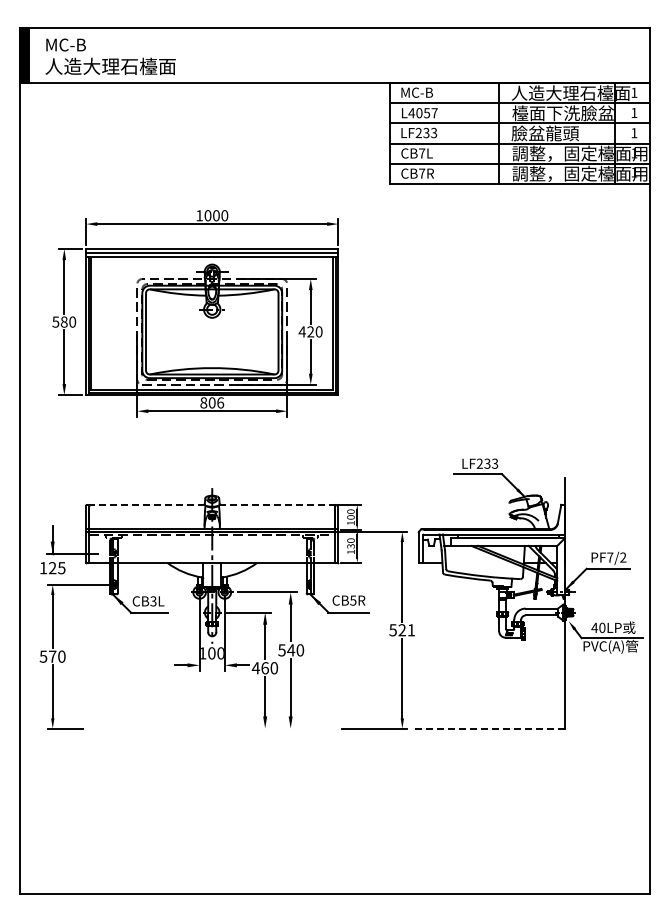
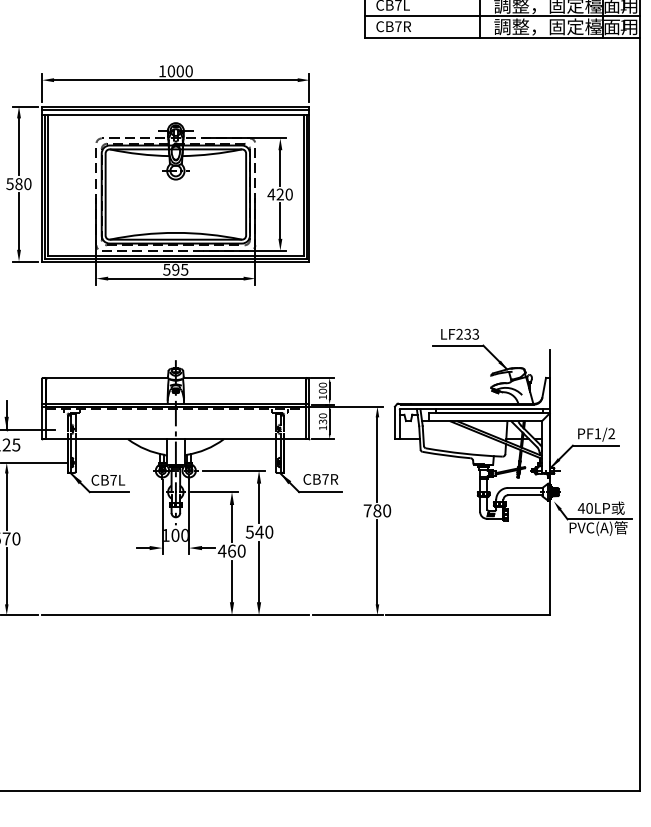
text: (212, 402) -> (176, 269), 806 -> 595
line: (146, 504) -> (106, 377), dashed -> solid
line: (277, 504) -> (245, 377), dashed -> solid
text: (610, 557) -> (598, 433), PF7/2 -> PF1/2
text: (353, 600) -> (325, 479), CB5R -> CB7R
text: (153, 601) -> (113, 480), CB3L -> CB7L
text: (402, 630) -> (377, 511), 521 -> 780
line: (212, 728) -> (176, 615), added
line: (487, 728) -> (467, 615), dashed -> solid

